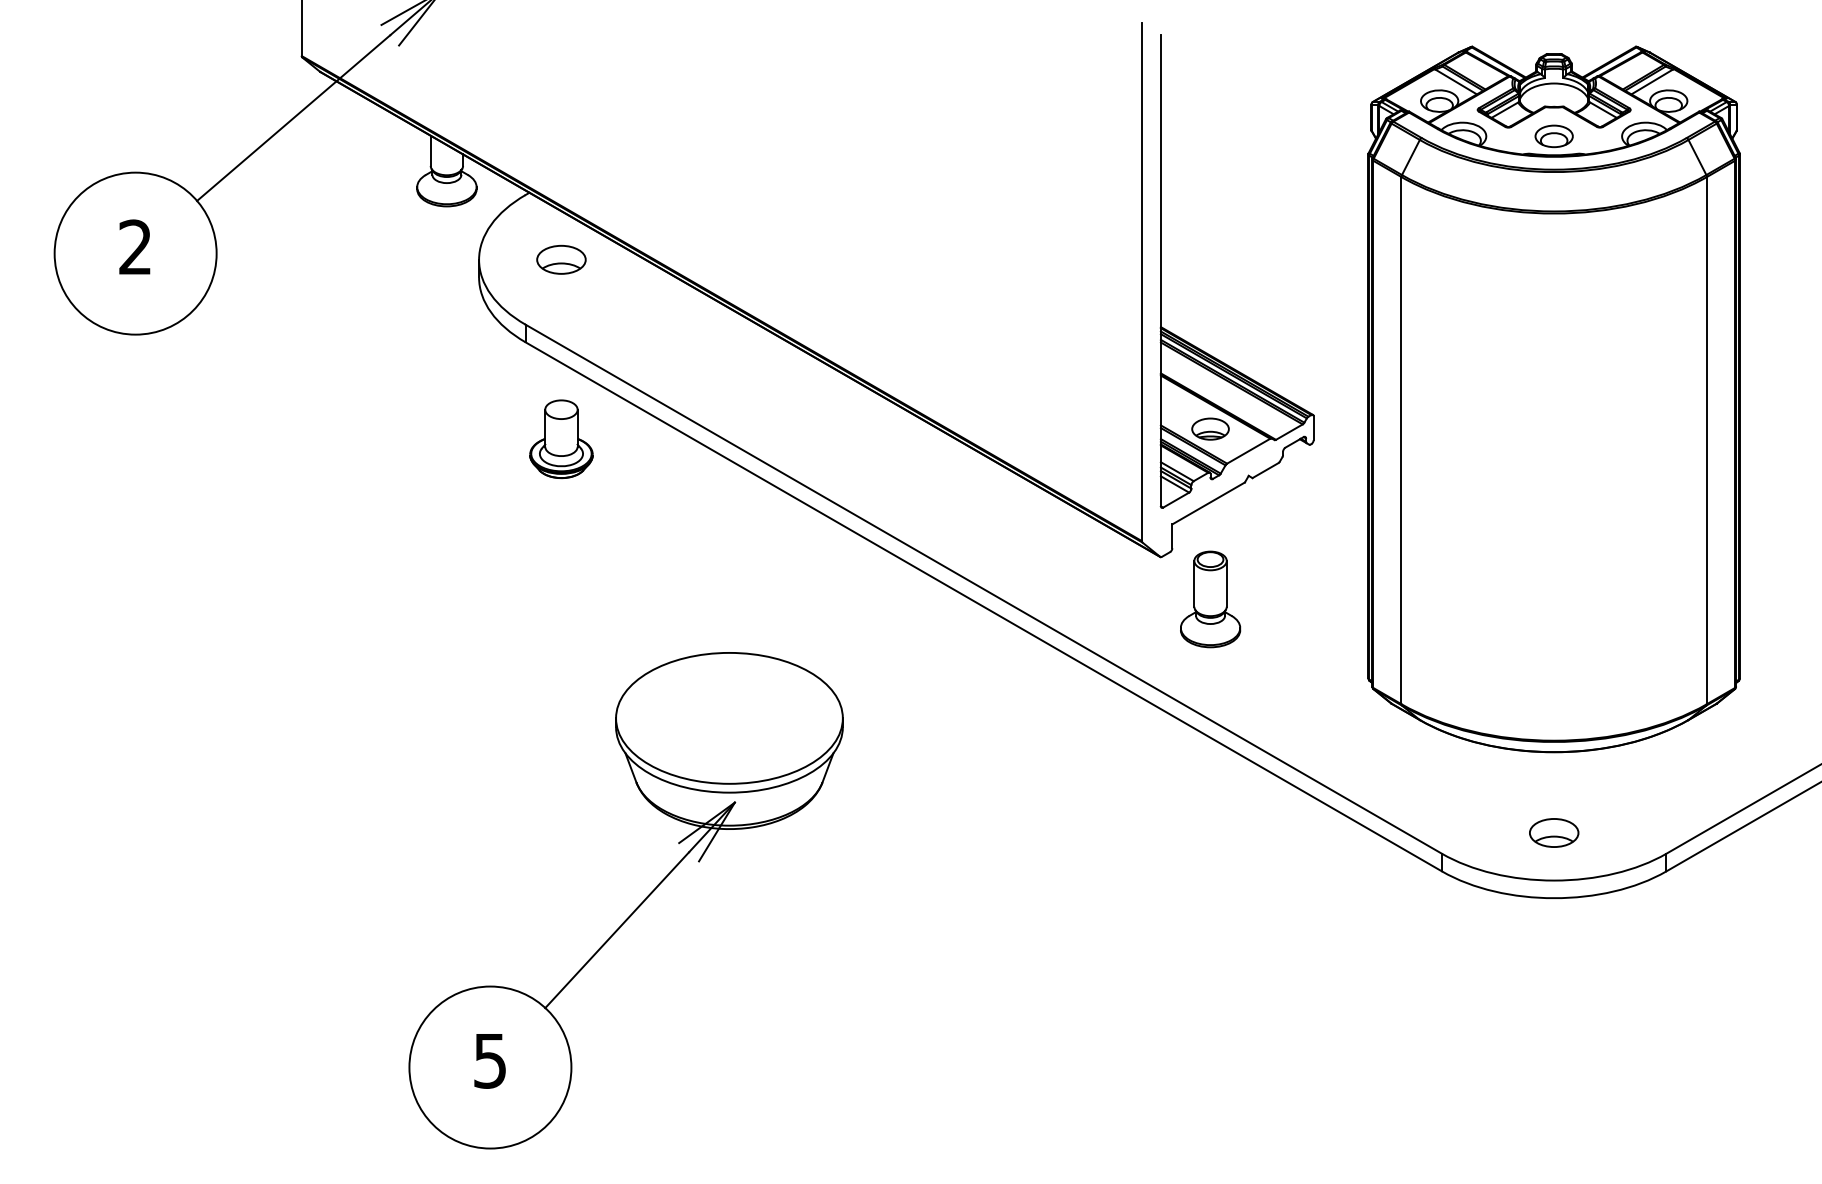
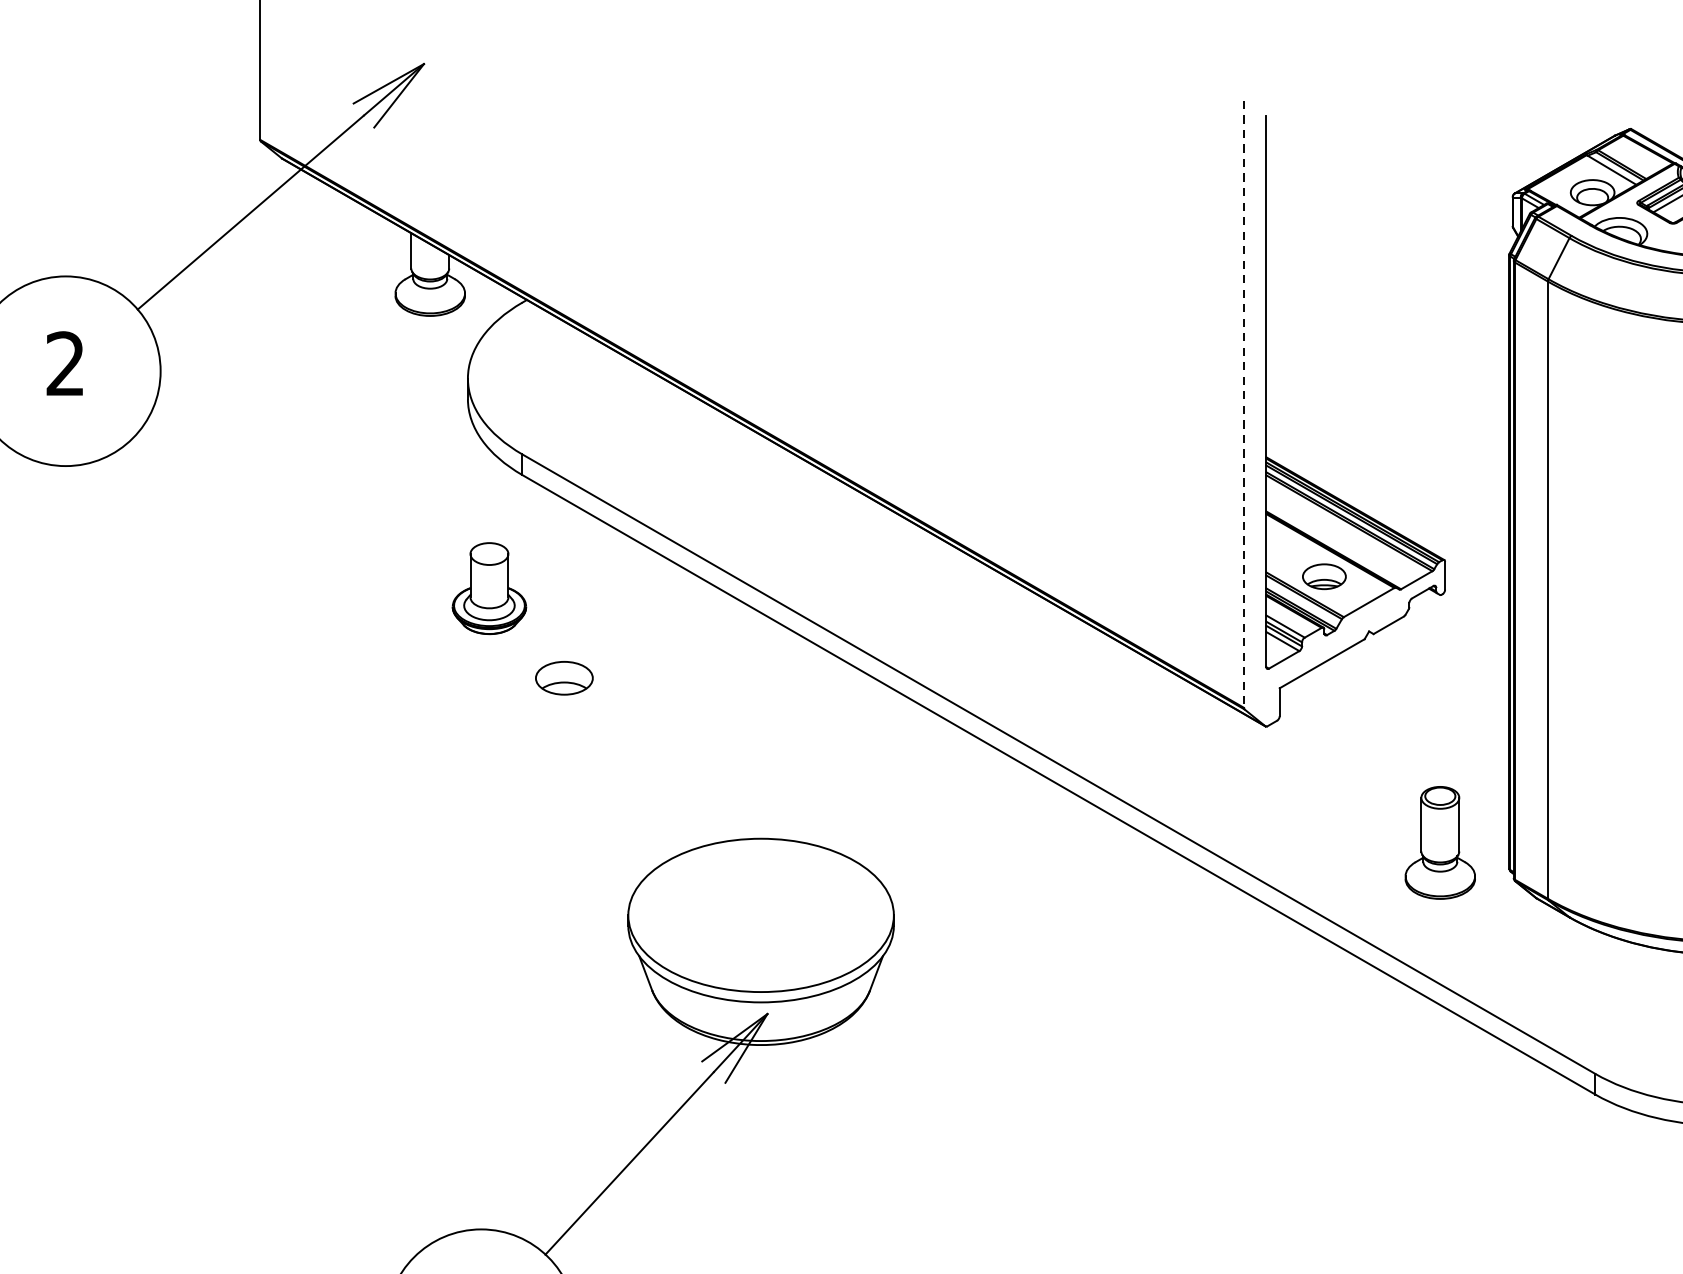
part: (561, 259) -> (564, 677), moved
line: (1141, 282) -> (1243, 405), solid -> dashed
part: (561, 439) -> (489, 588), moved
part: (1210, 599) -> (1440, 842), moved

